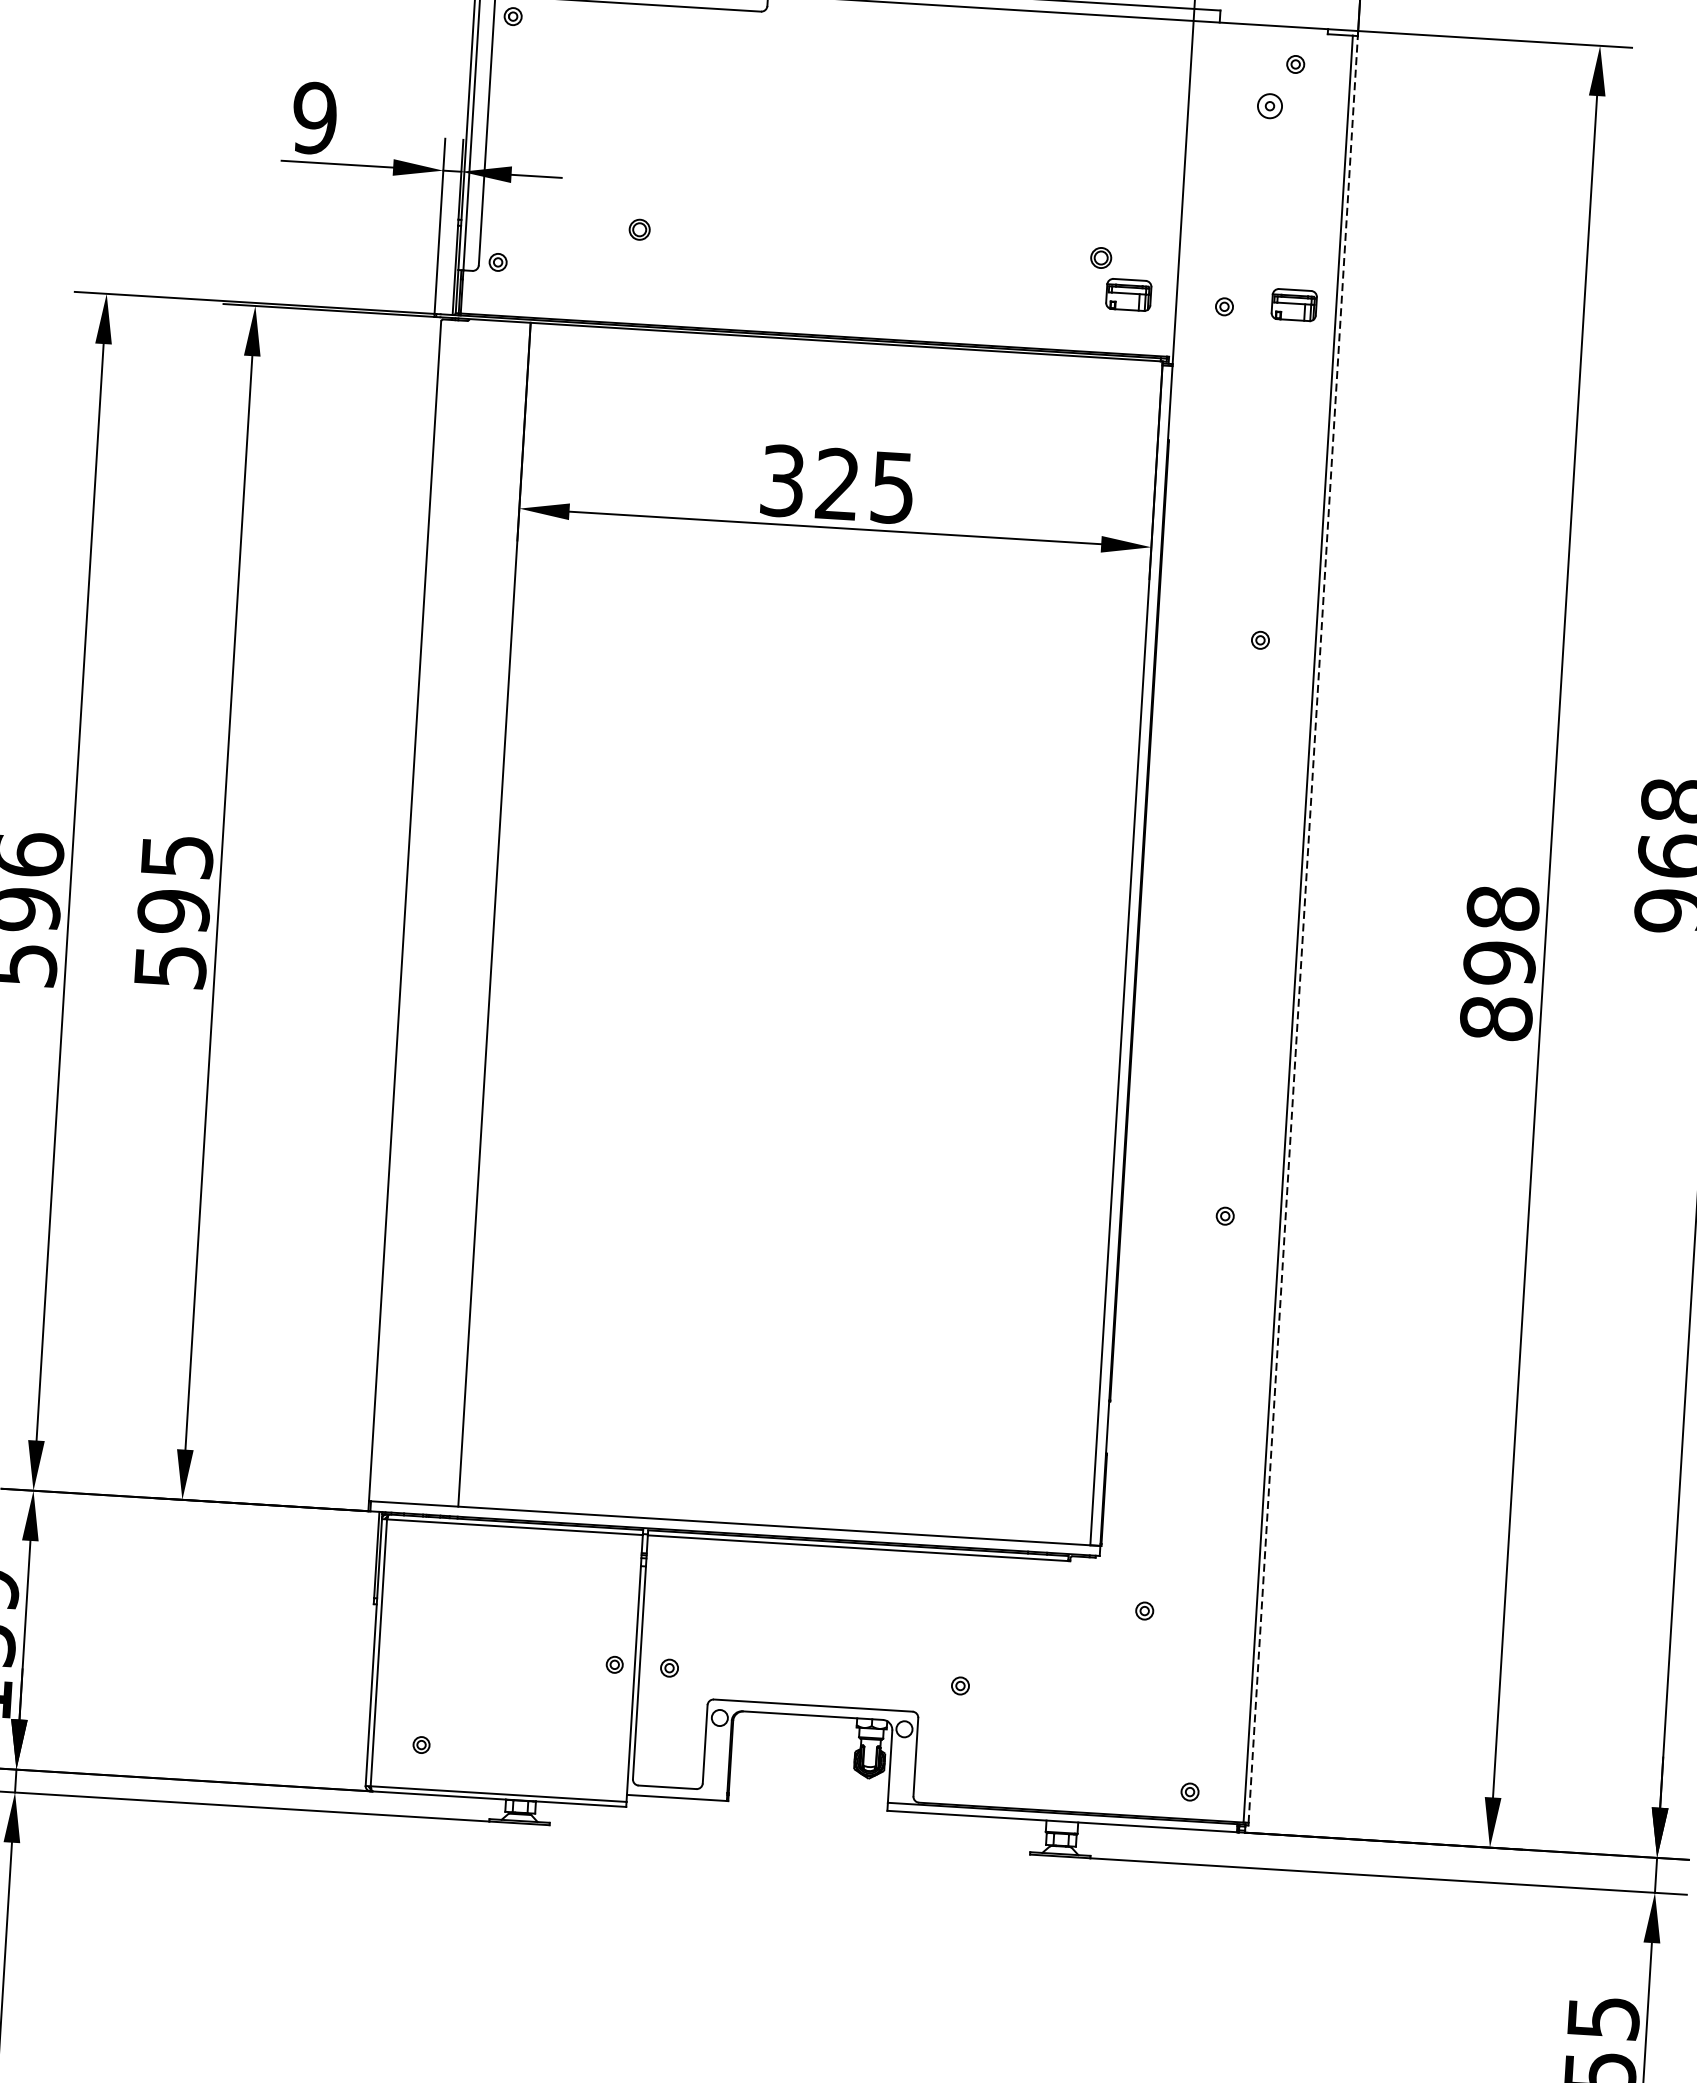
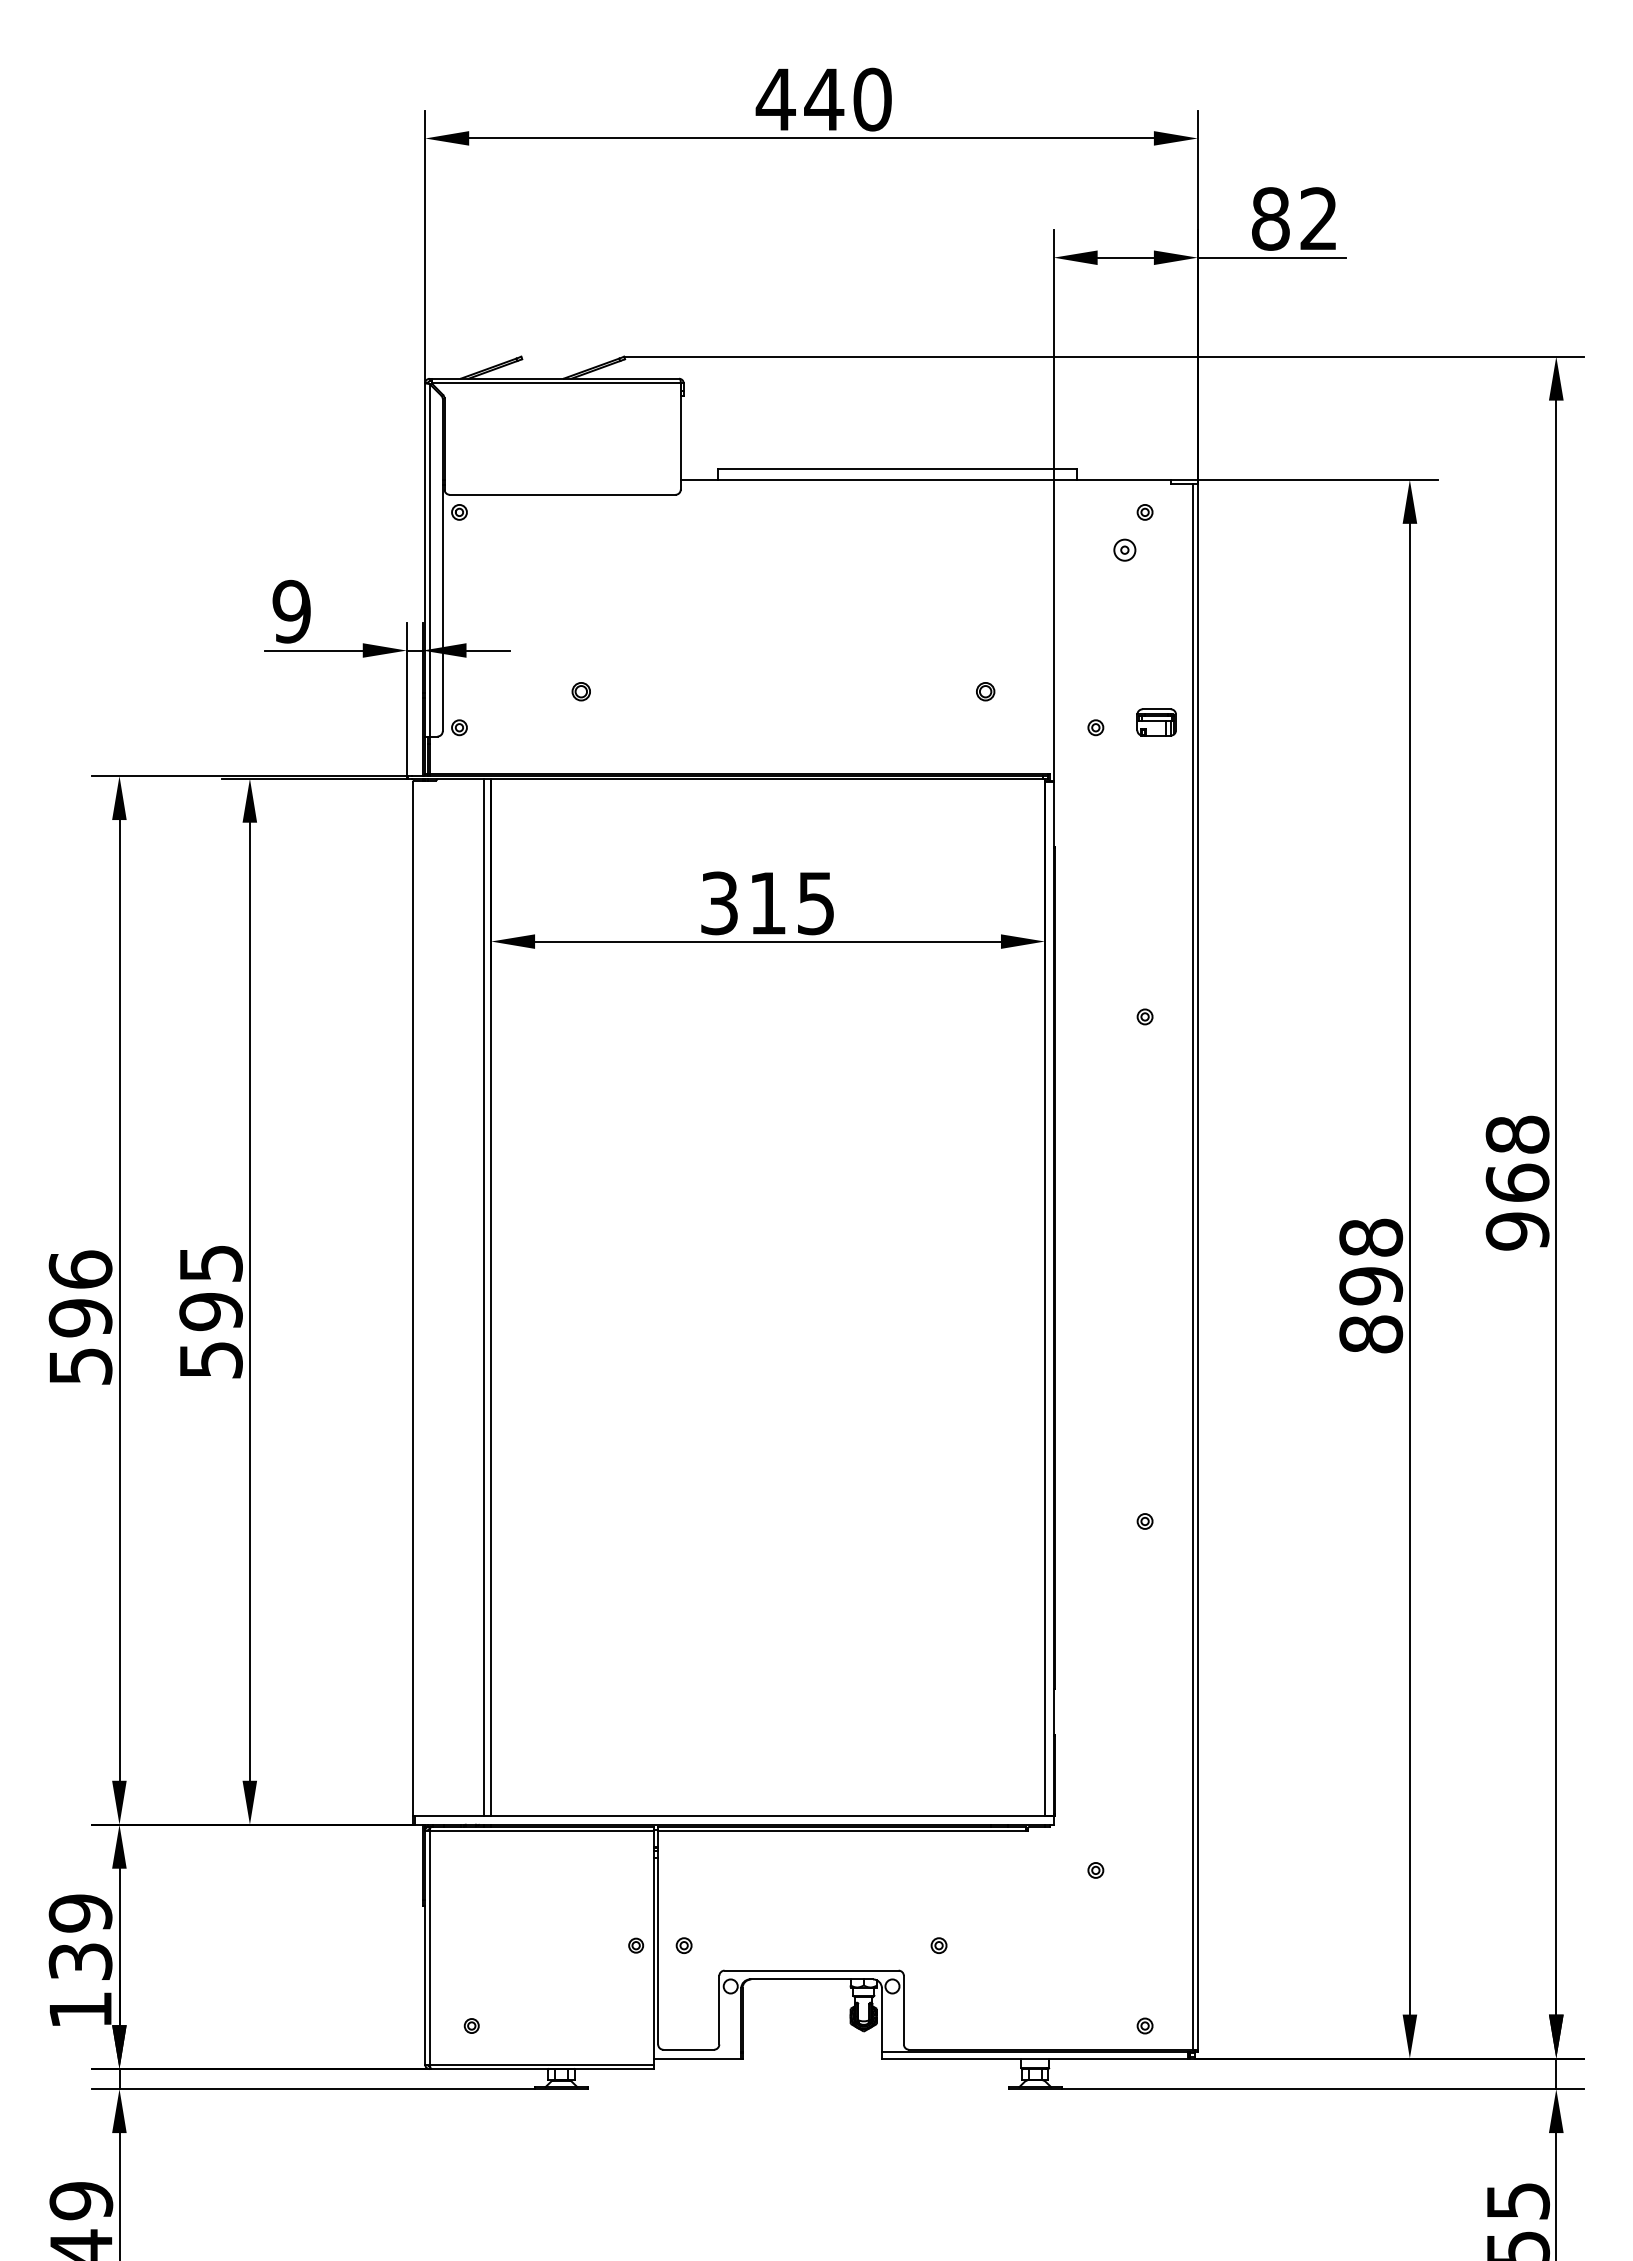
part: (1128, 294) -> (1011, 722), removed
text: (837, 483) -> (767, 902), 325 -> 315
line: (486, 913) -> (484, 1296), added
line: (1302, 929) -> (1197, 1267), dashed -> solid

